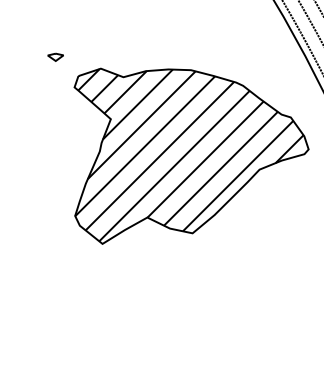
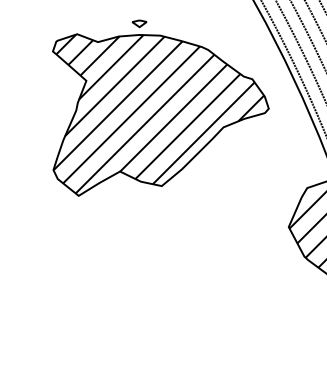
part: (55, 57) -> (139, 23), moved

